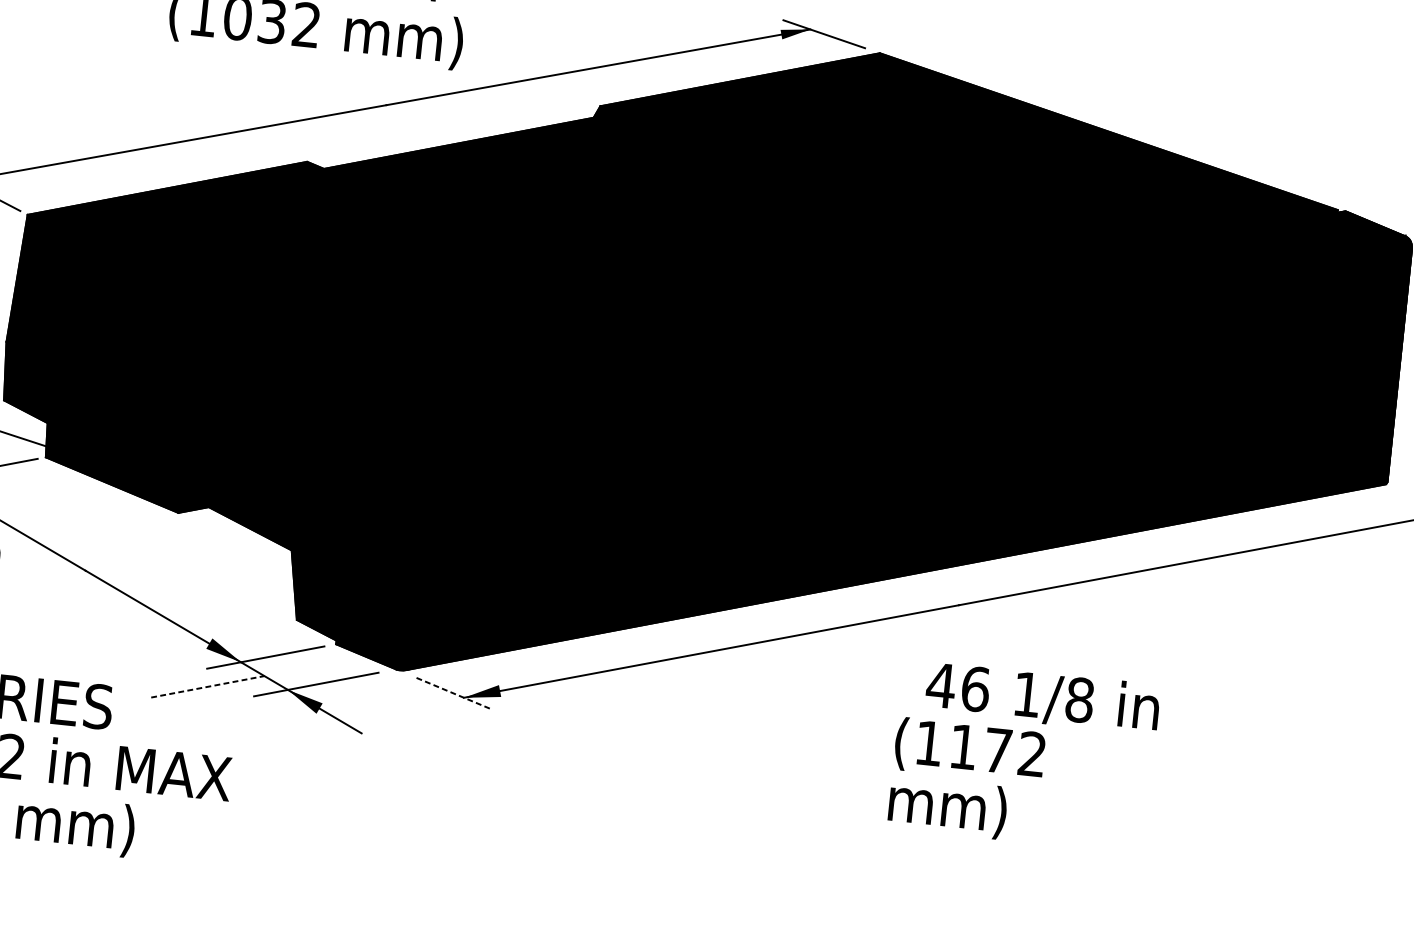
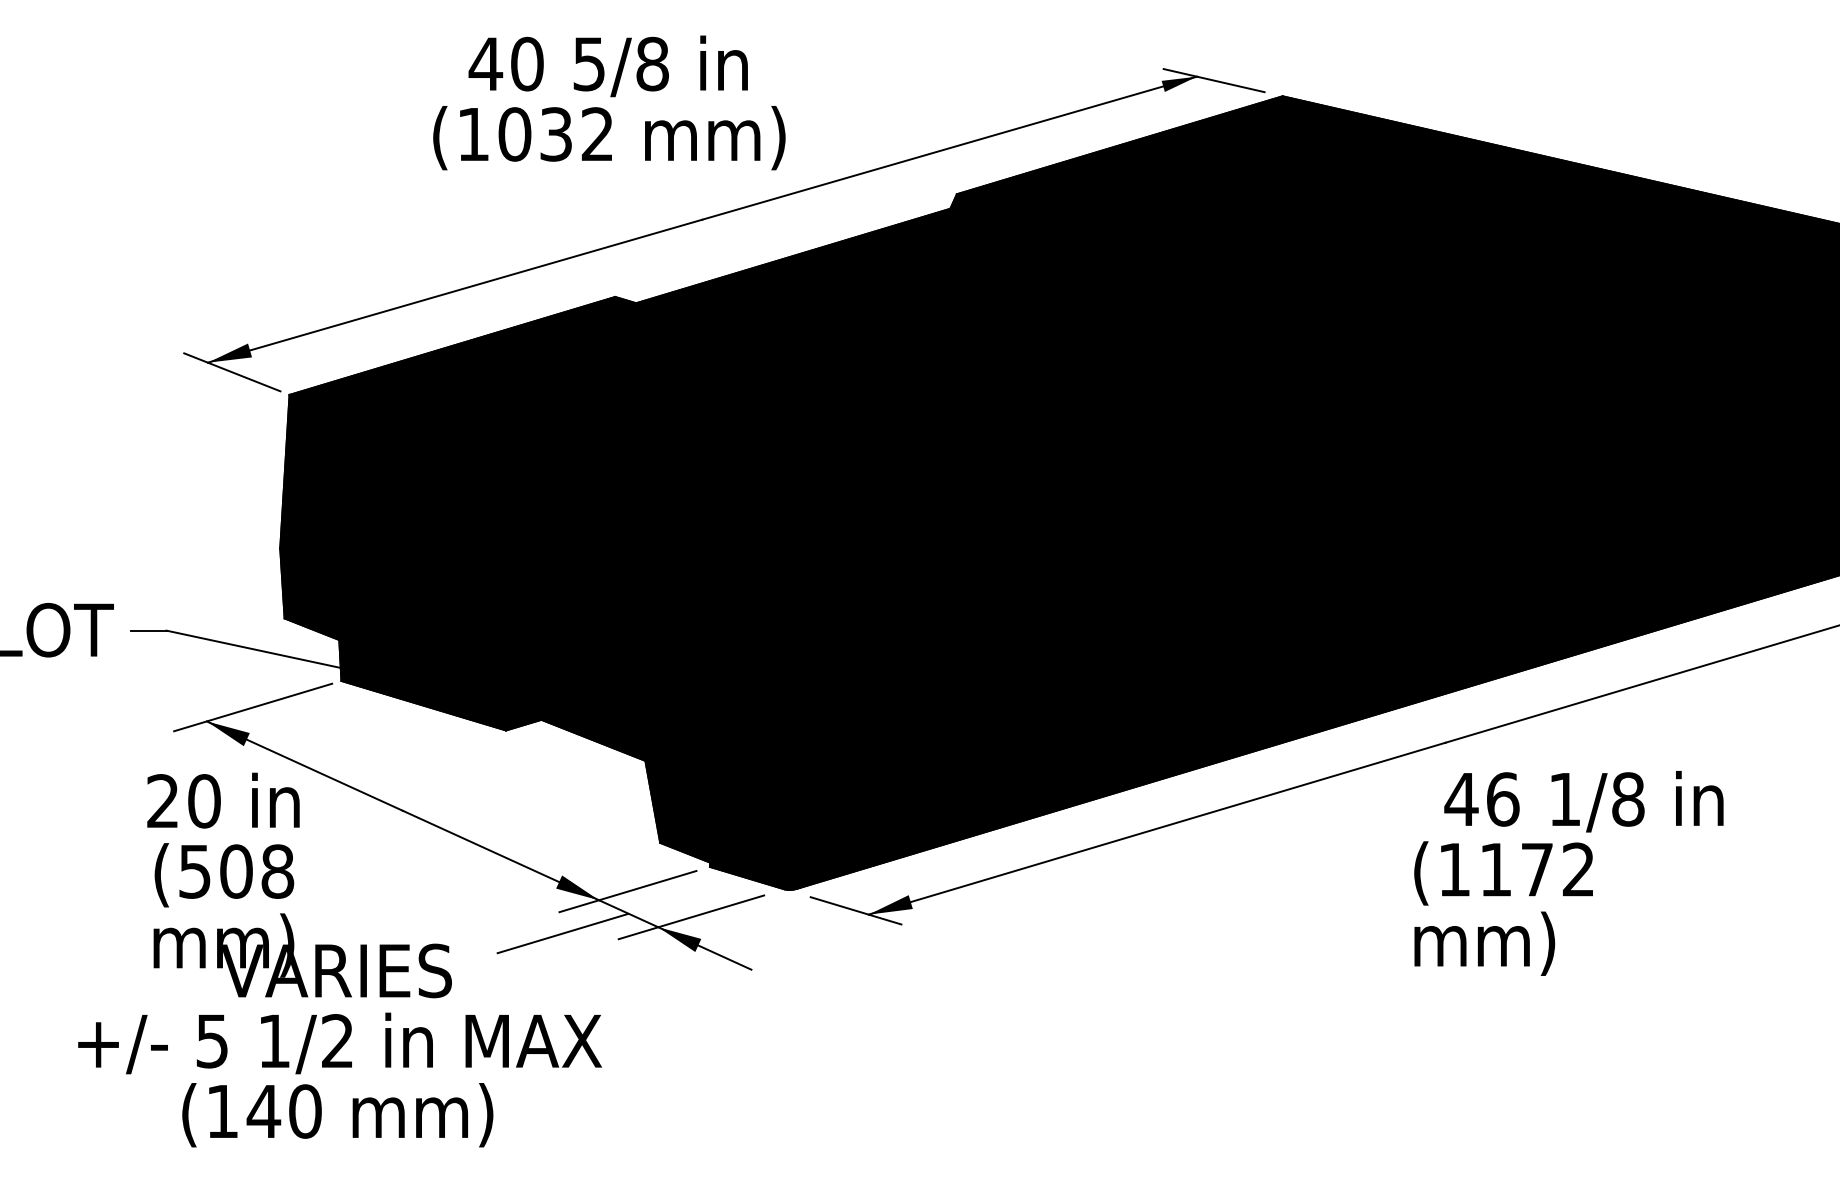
line: (207, 686) -> (562, 933), dashed -> solid
line: (454, 693) -> (856, 910), dashed -> solid
text: (1023, 756) -> (1568, 873), moved

